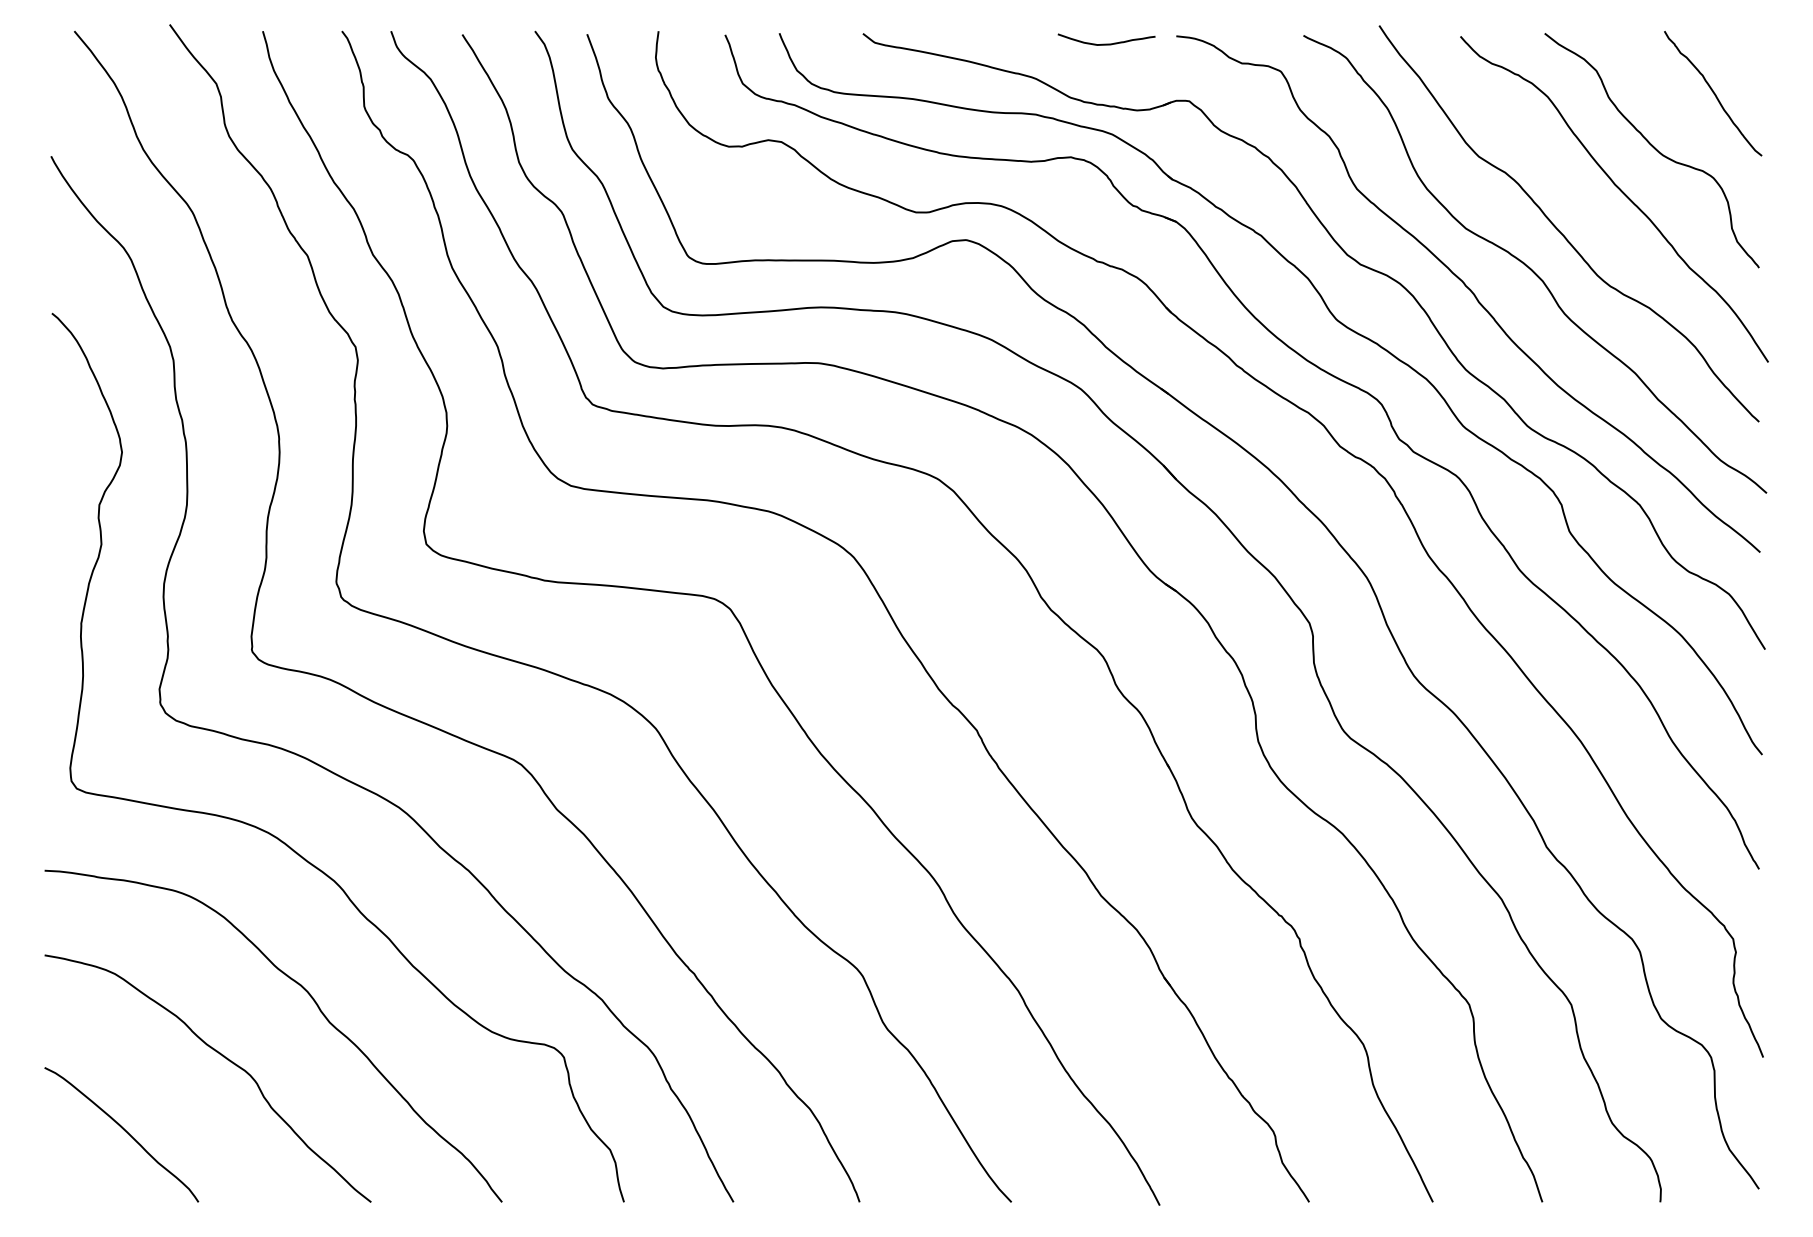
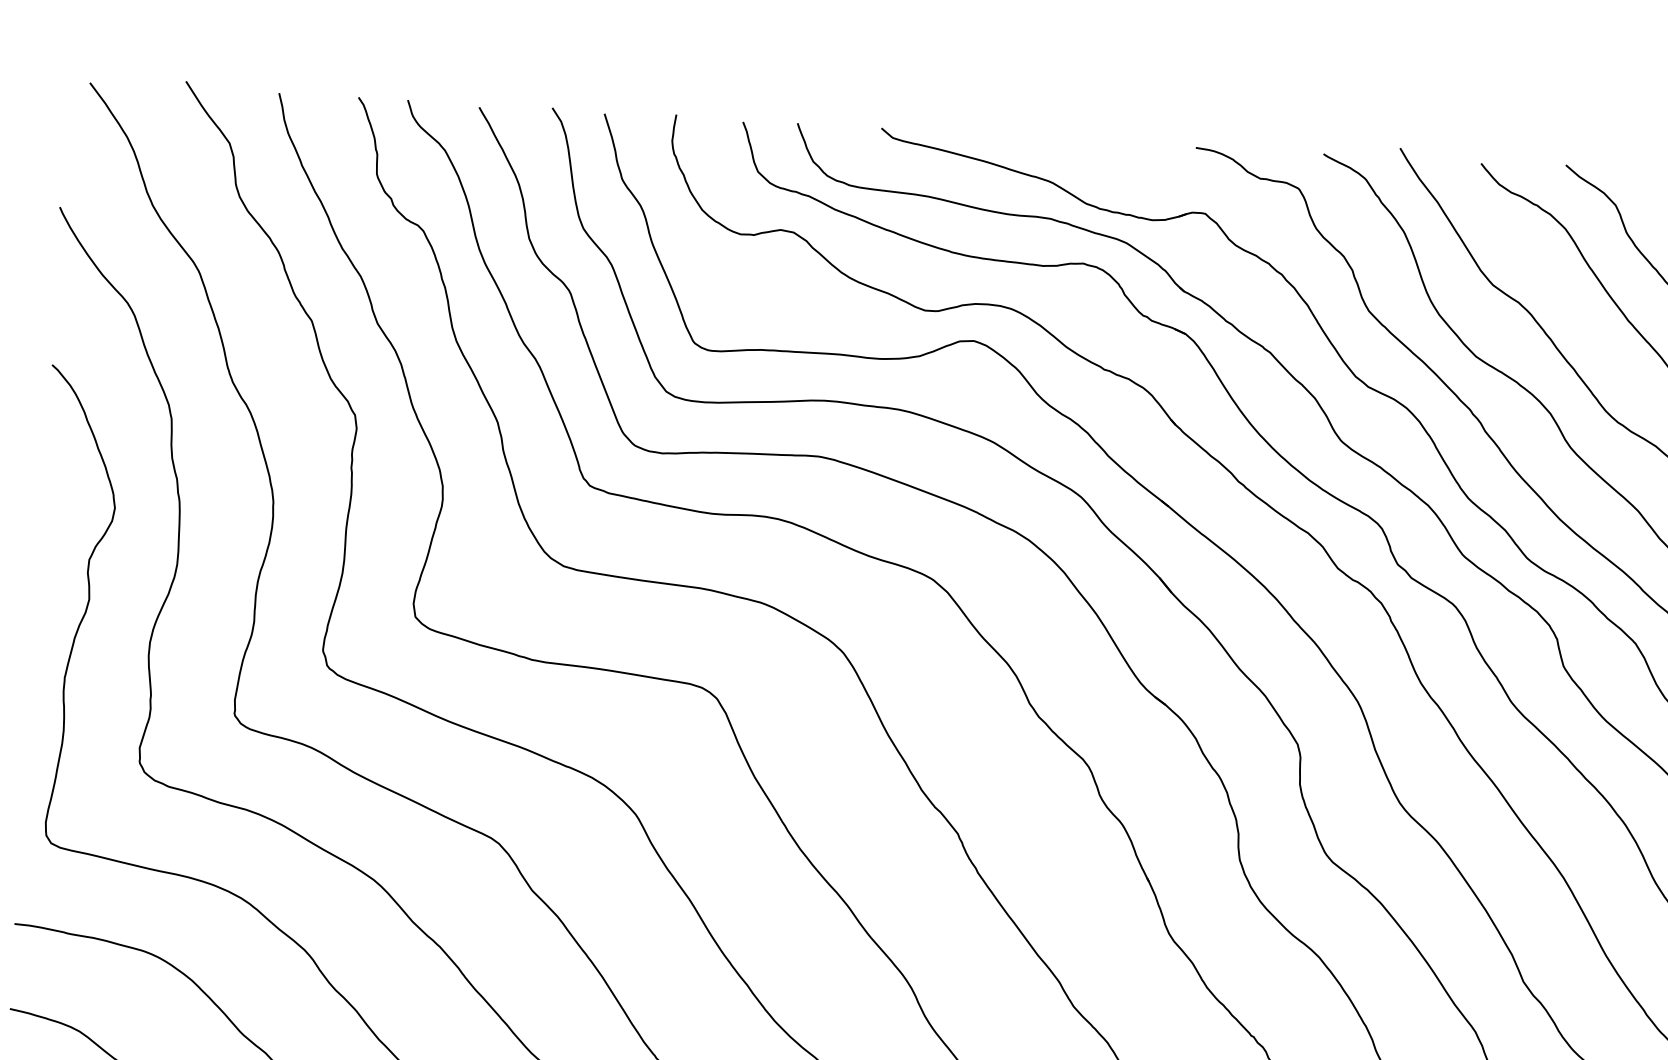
curve: (1106, 43) -> (1125, 151), removed

